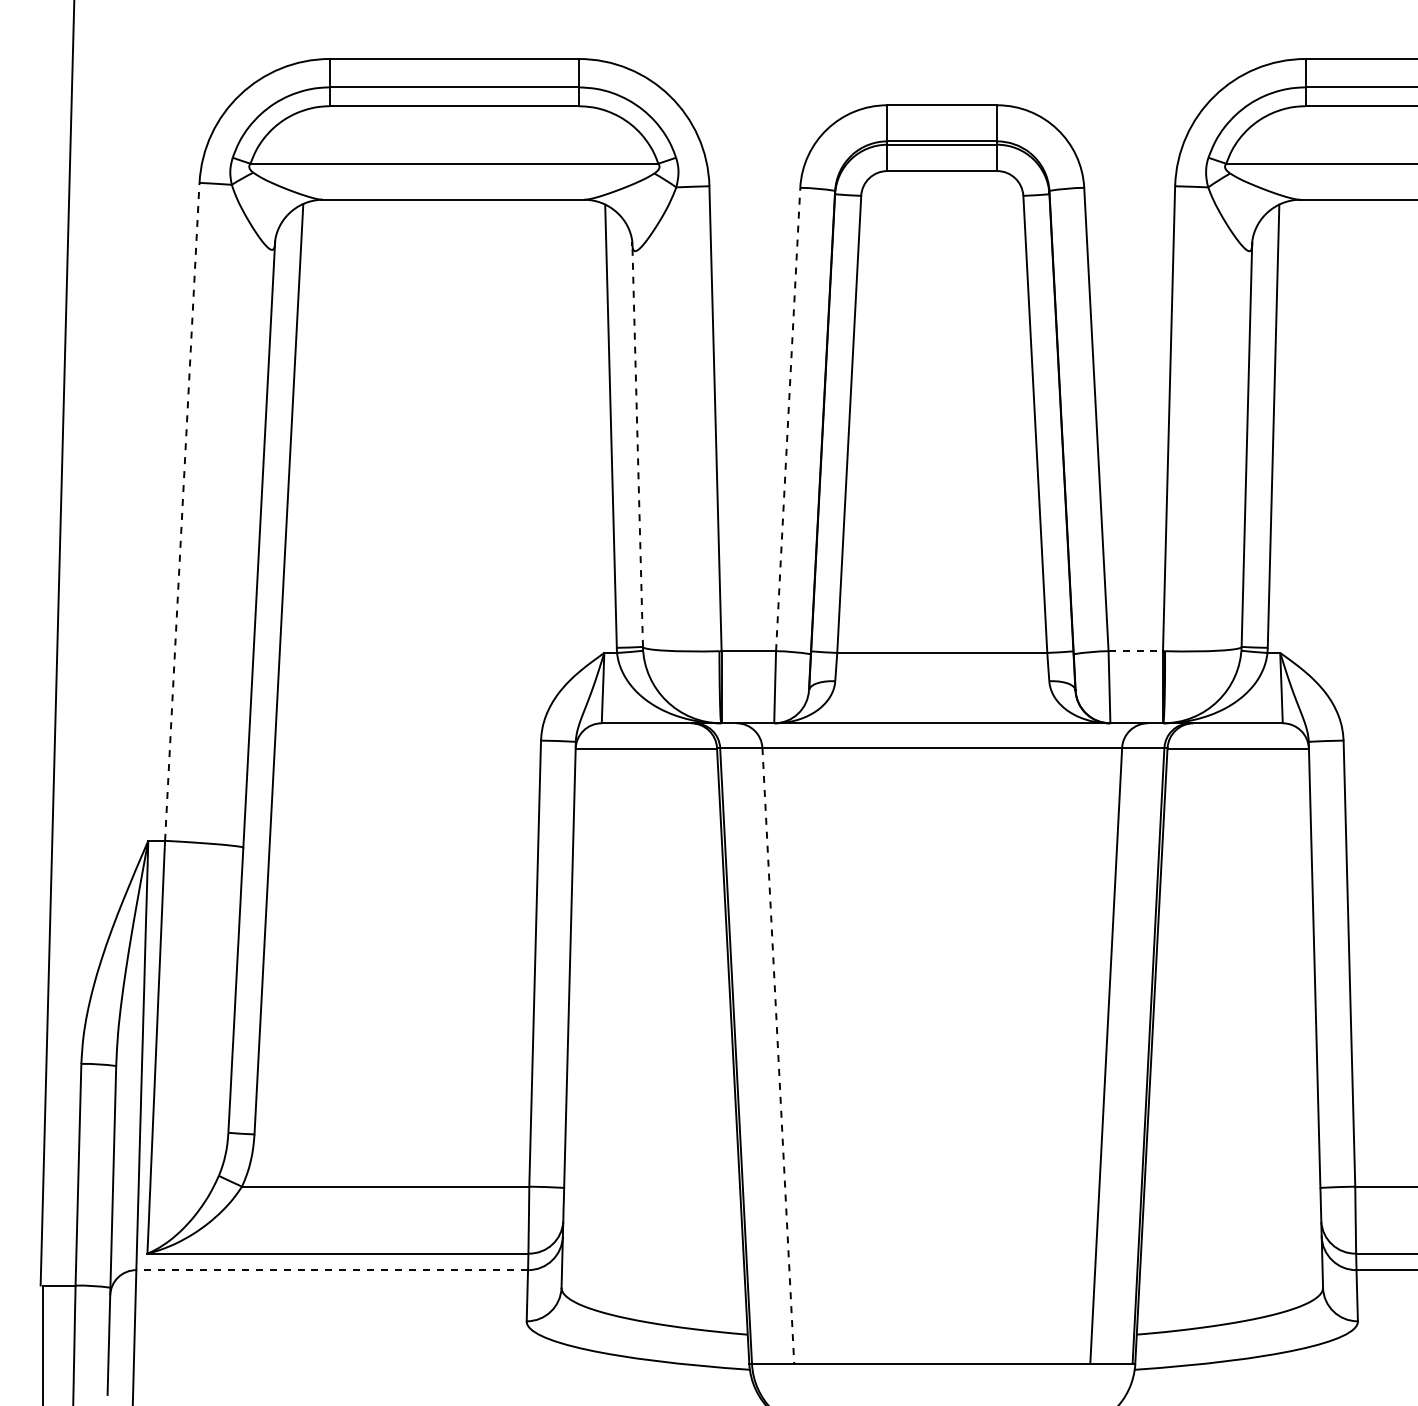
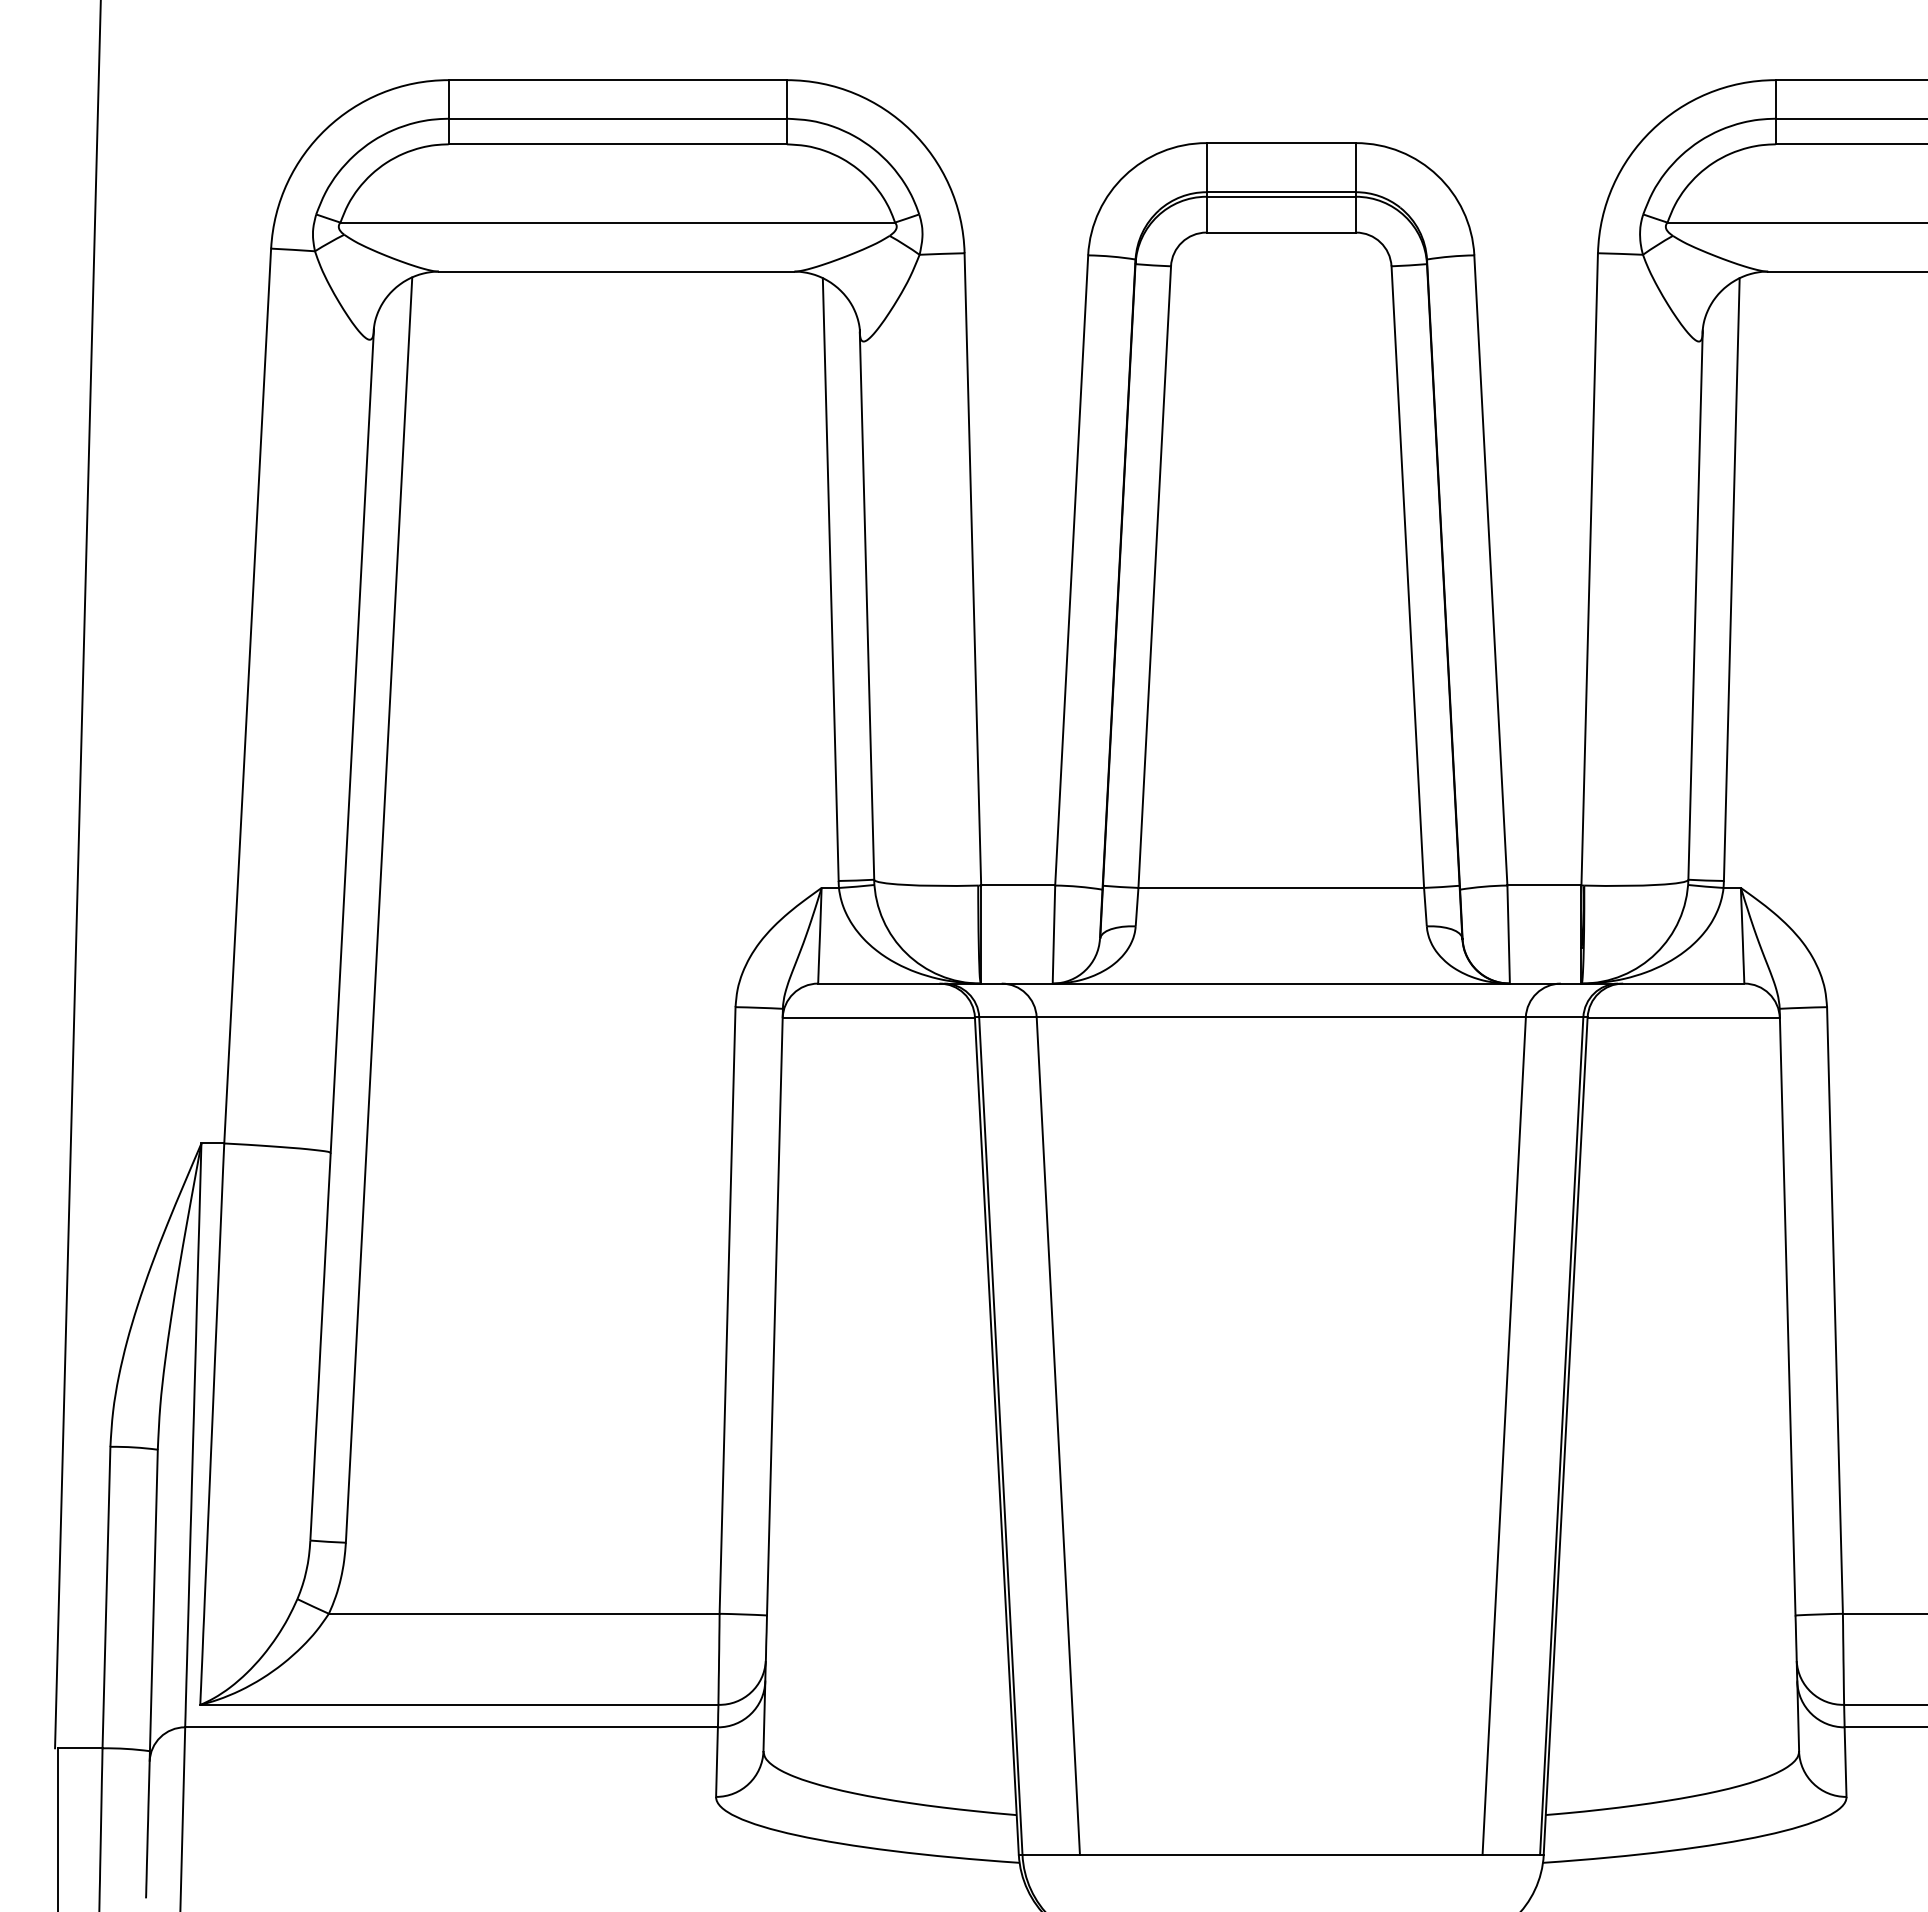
line: (788, 419) -> (1072, 570), dashed -> solid
line: (637, 445) -> (866, 605), dashed -> solid
line: (182, 511) -> (247, 695), dashed -> solid
line: (1136, 651) -> (1545, 885), dashed -> solid
line: (778, 1056) -> (1058, 1436), dashed -> solid
line: (332, 1270) -> (451, 1727), dashed -> solid

